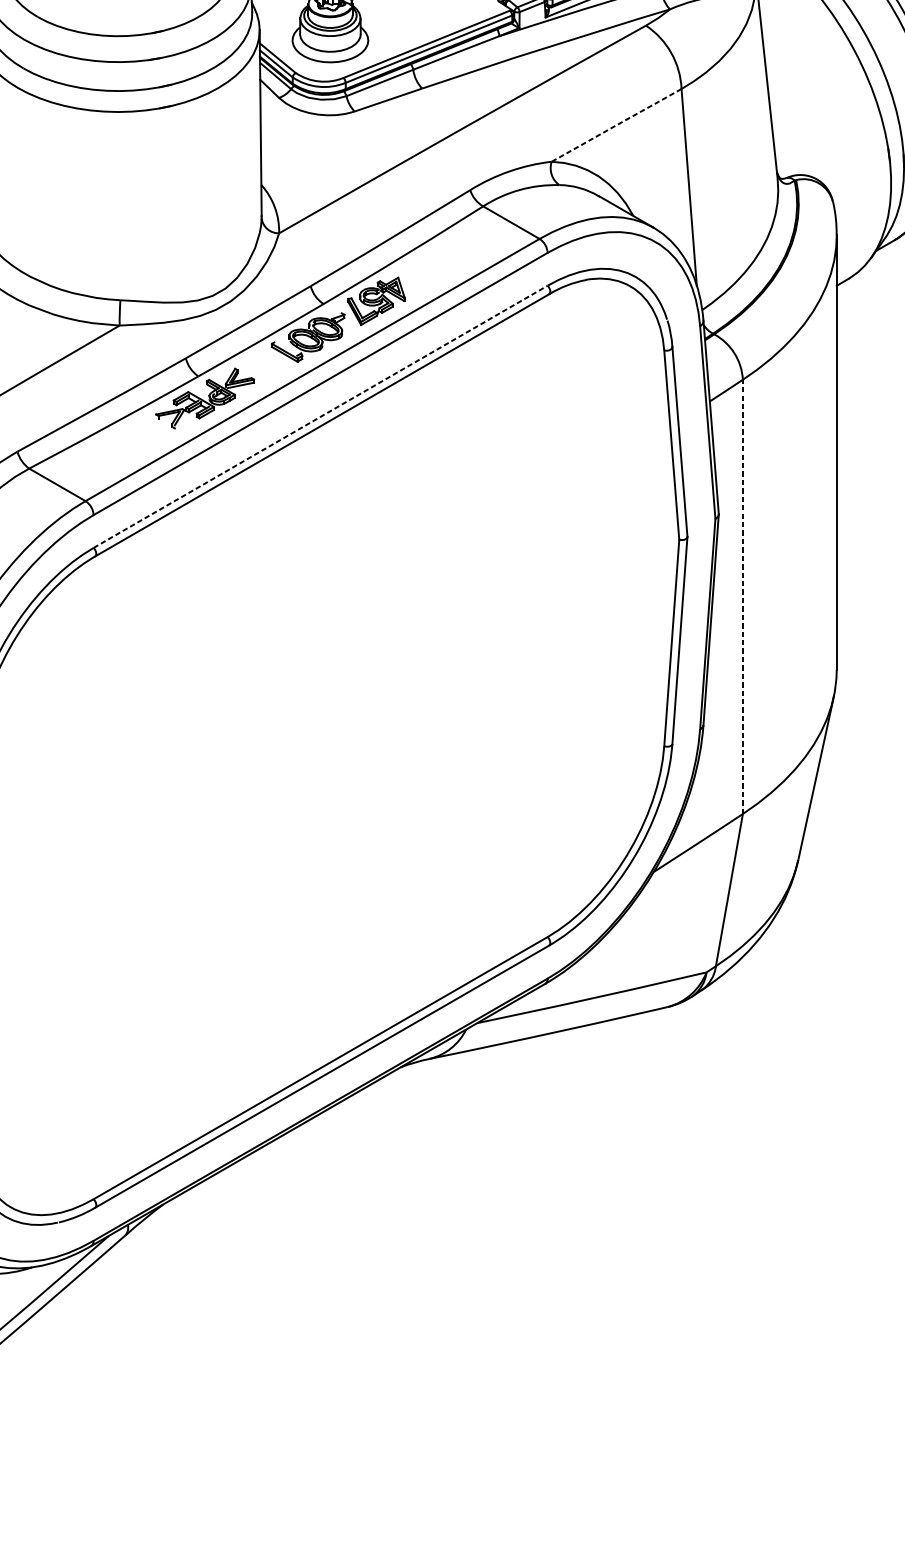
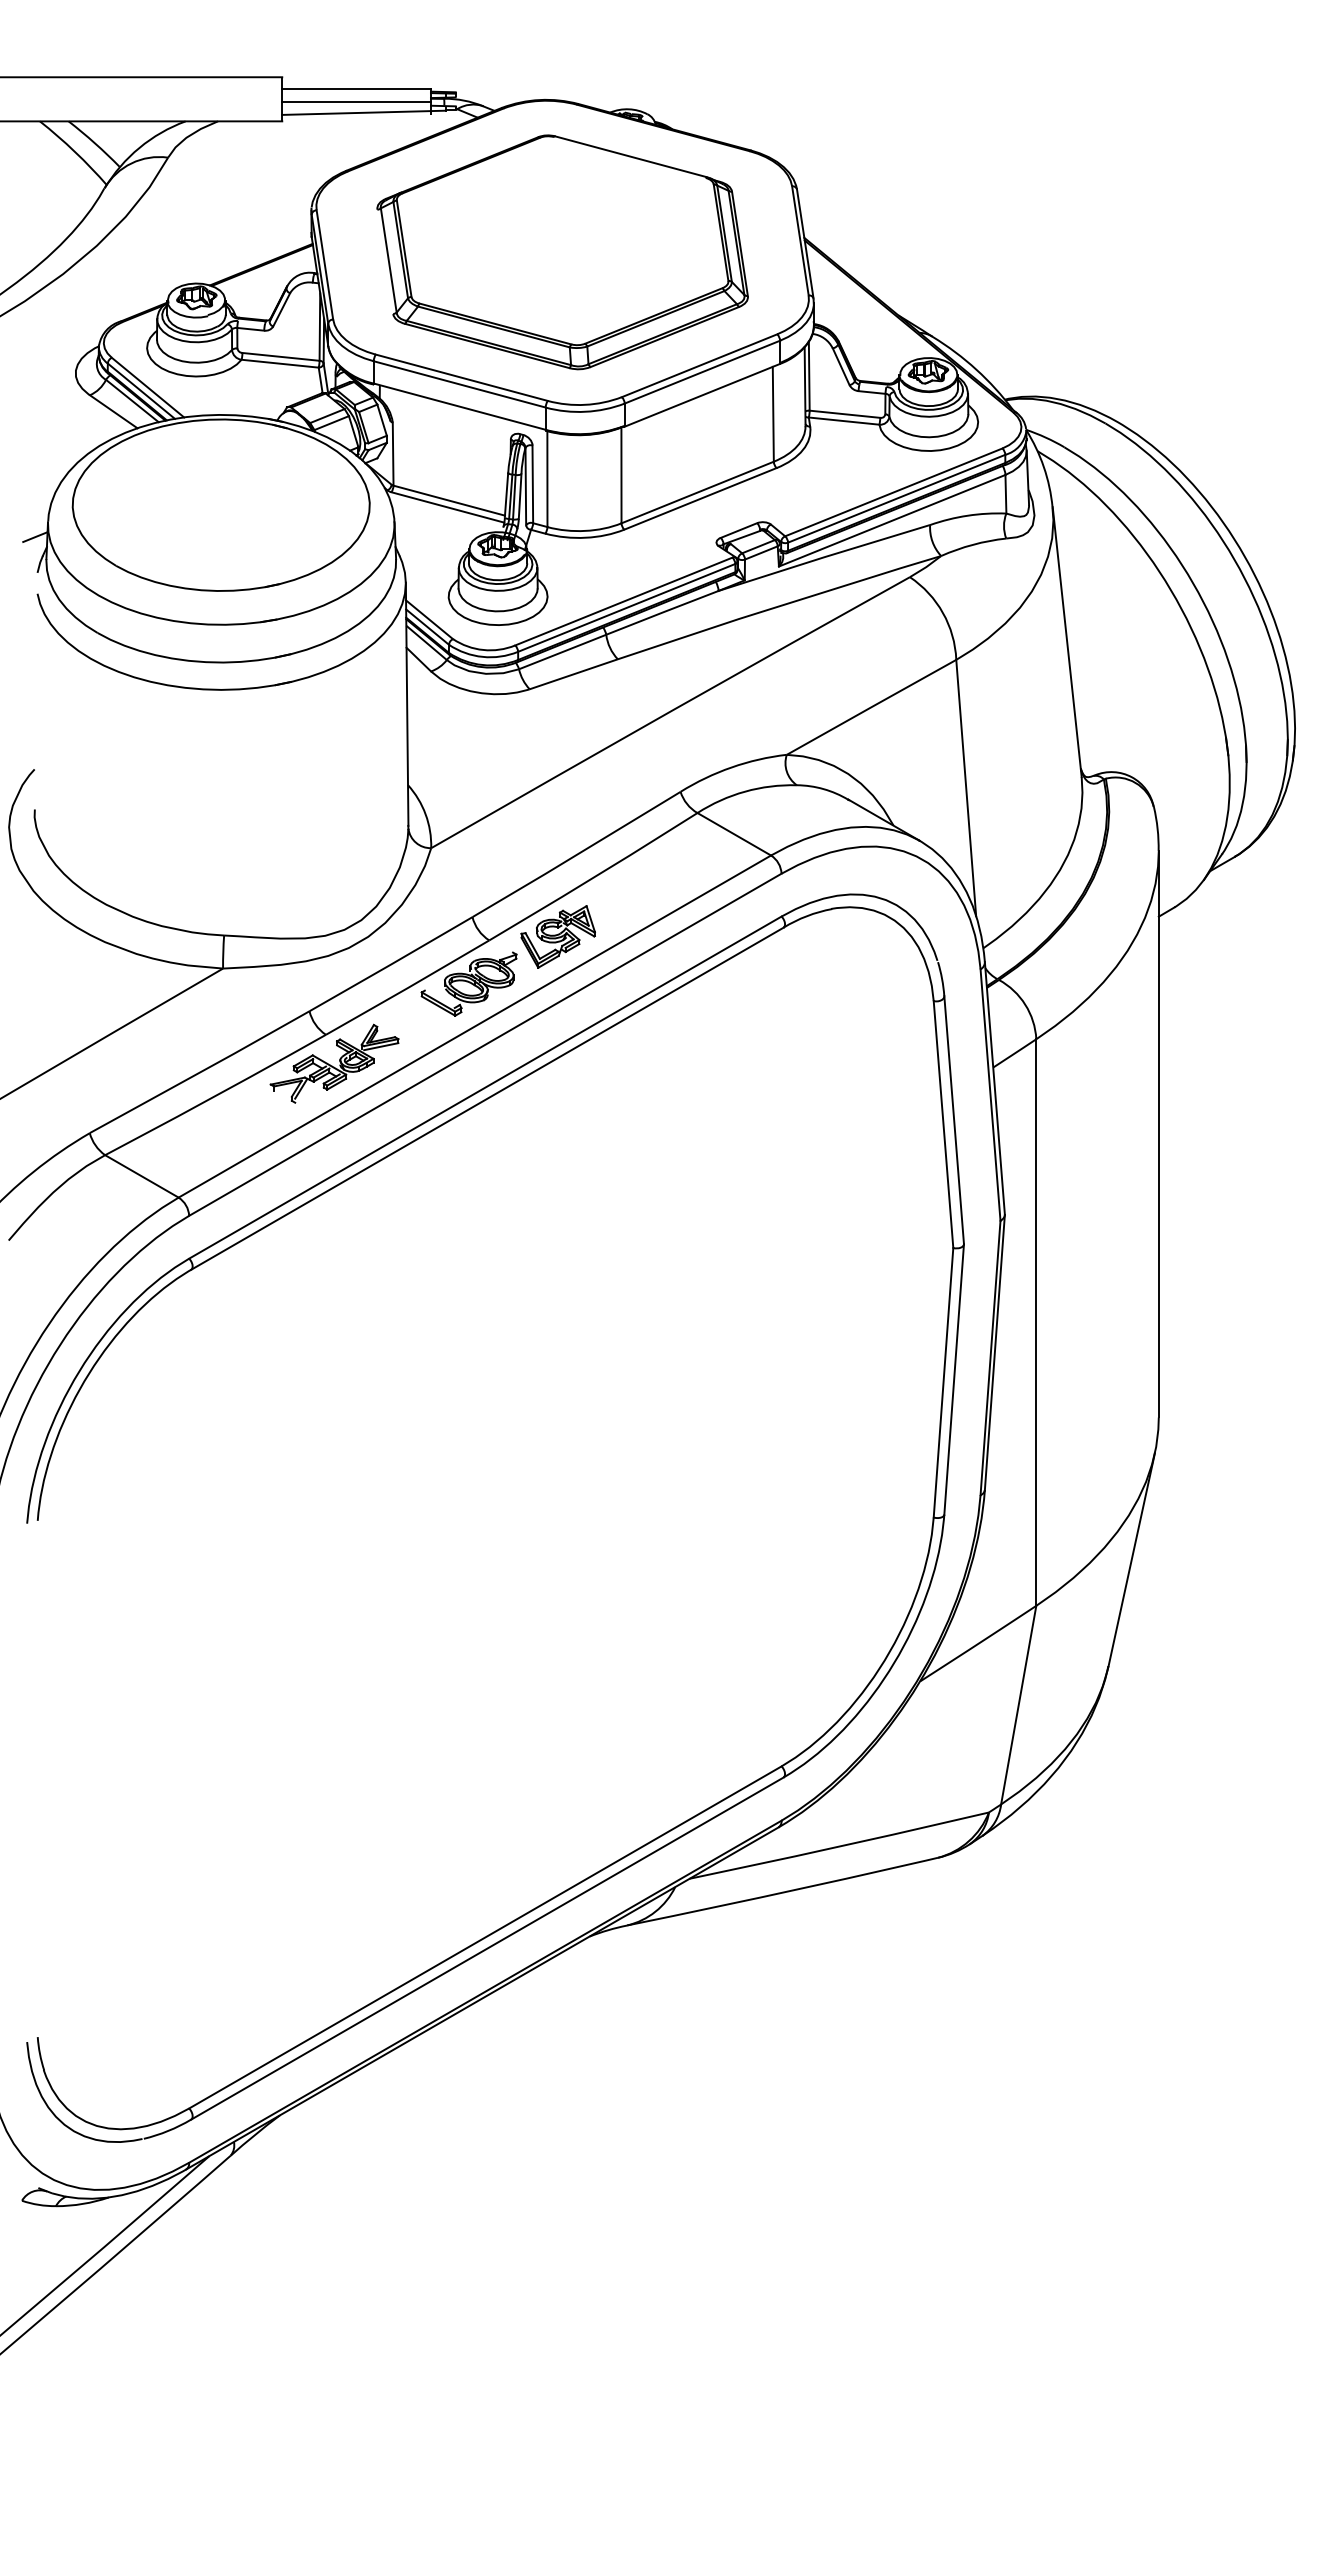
line: (617, 124) -> (872, 706), dashed -> solid
line: (320, 416) -> (485, 1087), dashed -> solid
line: (743, 596) -> (1036, 1322), dashed -> solid

